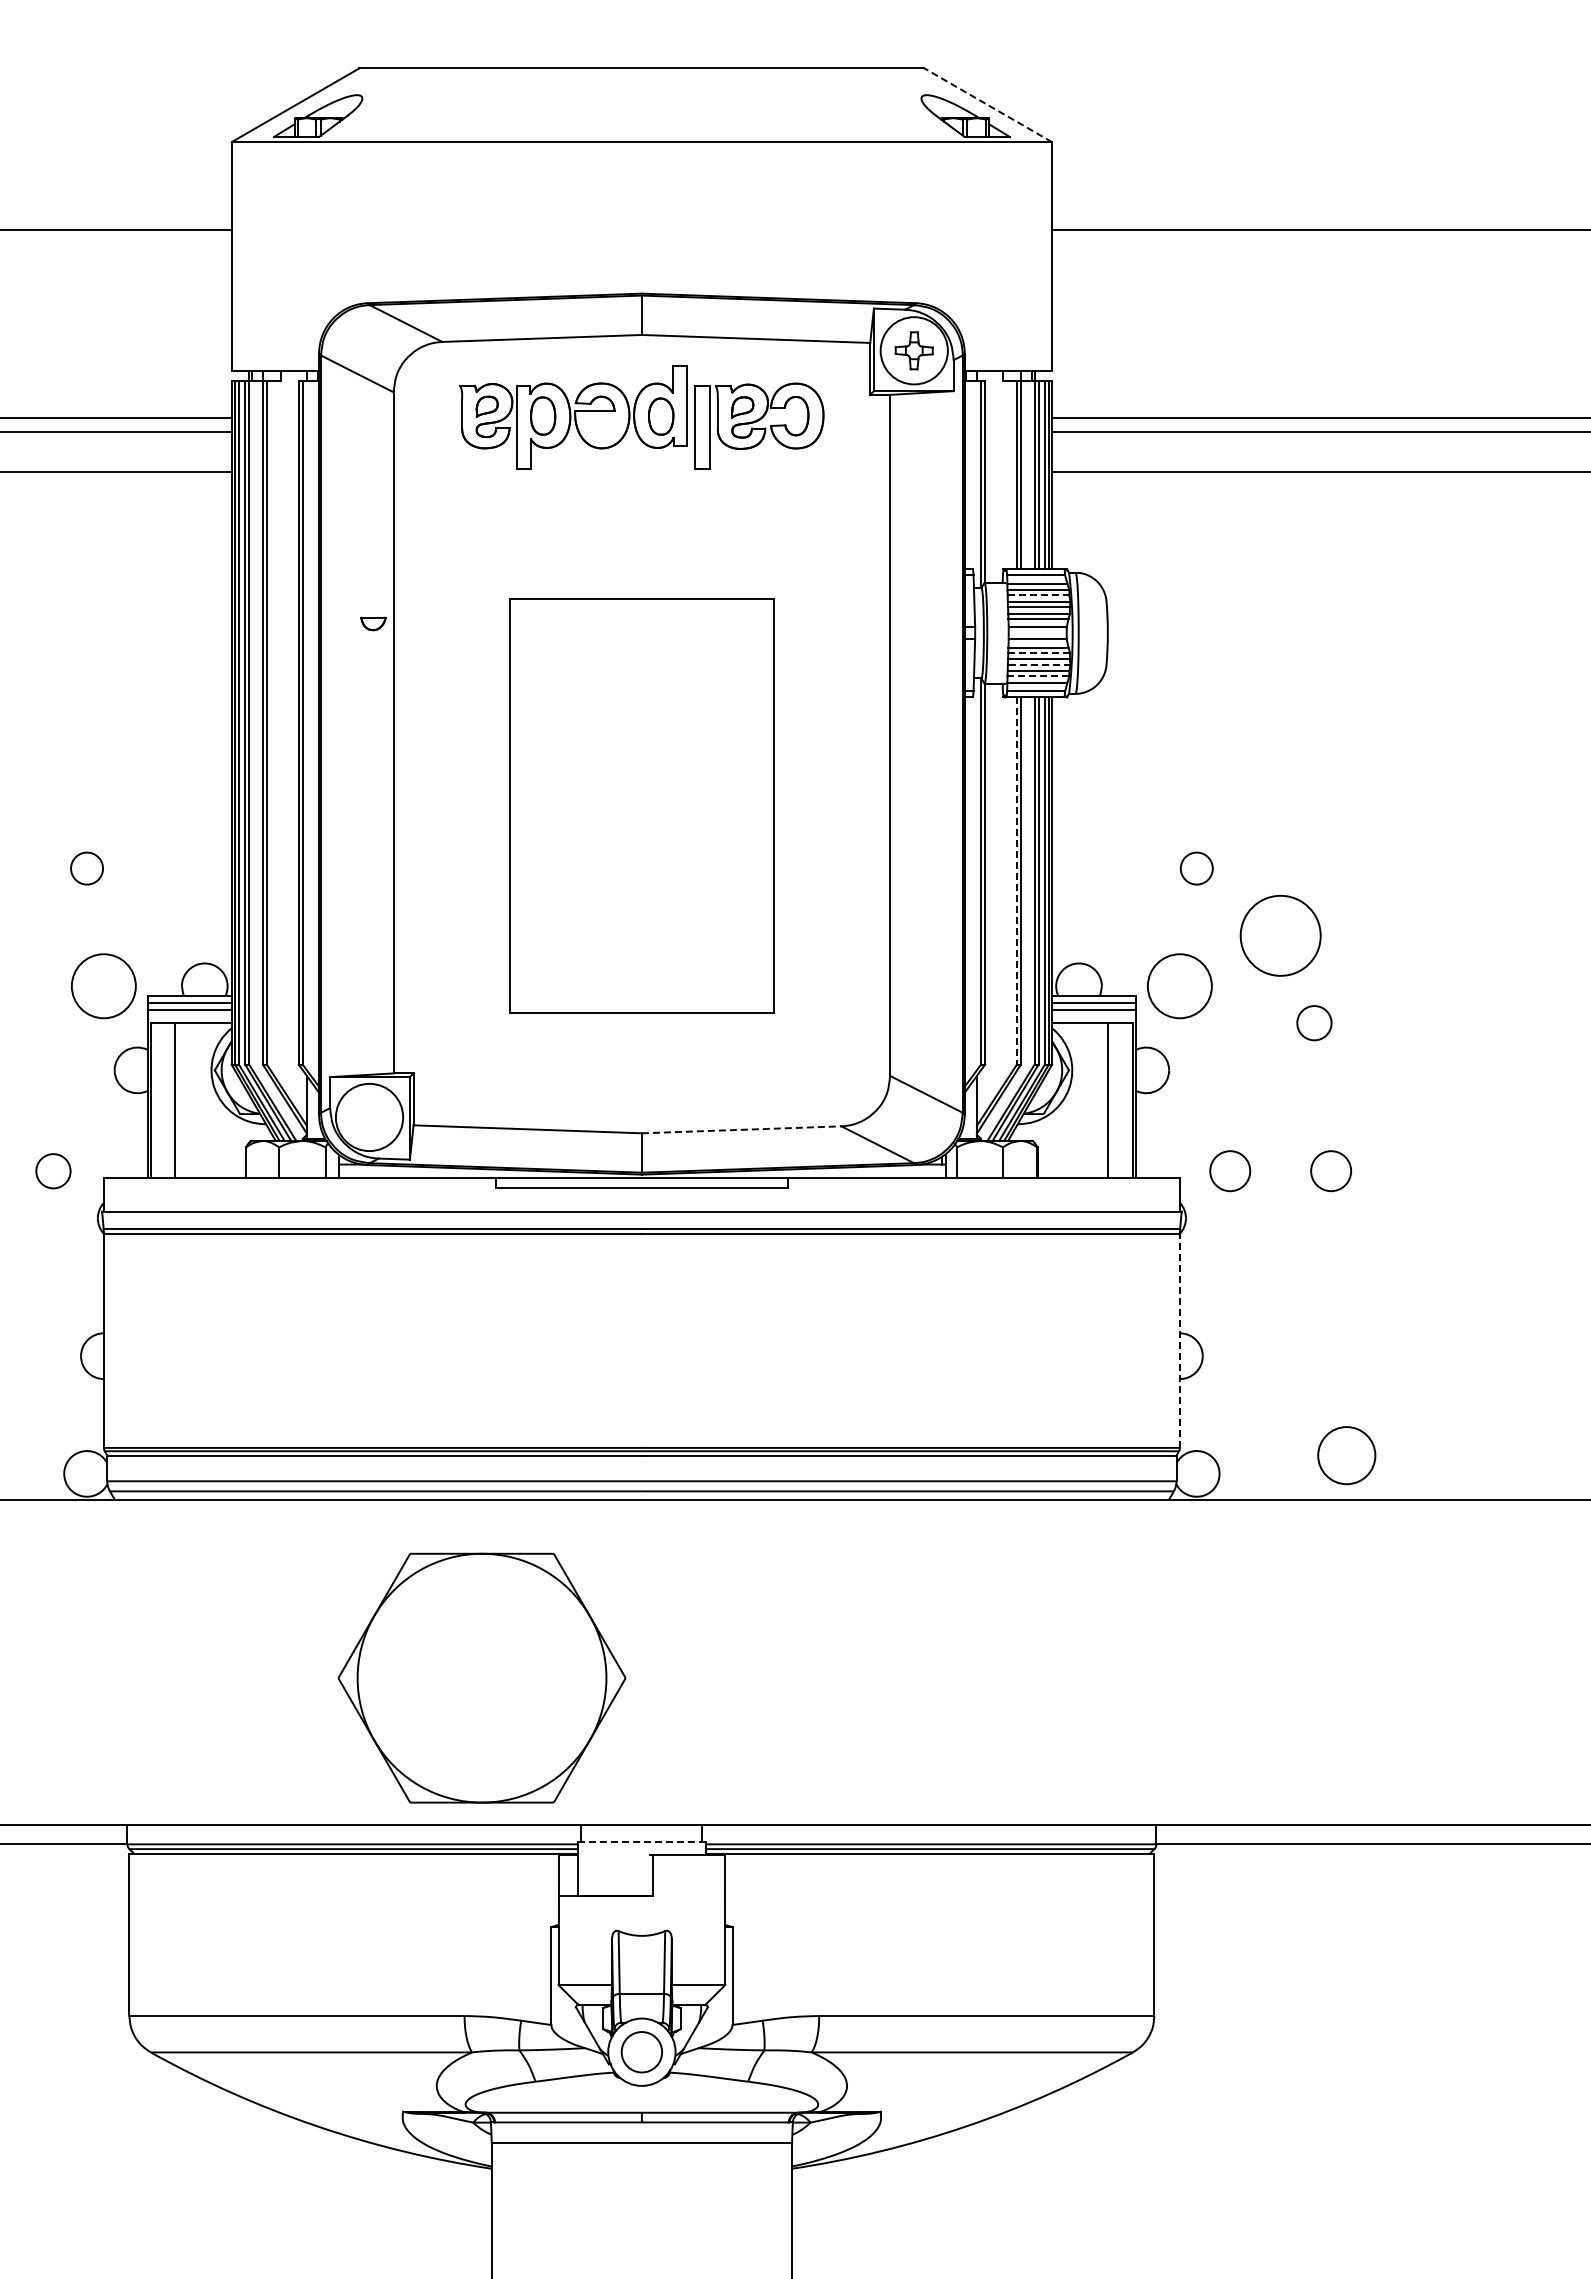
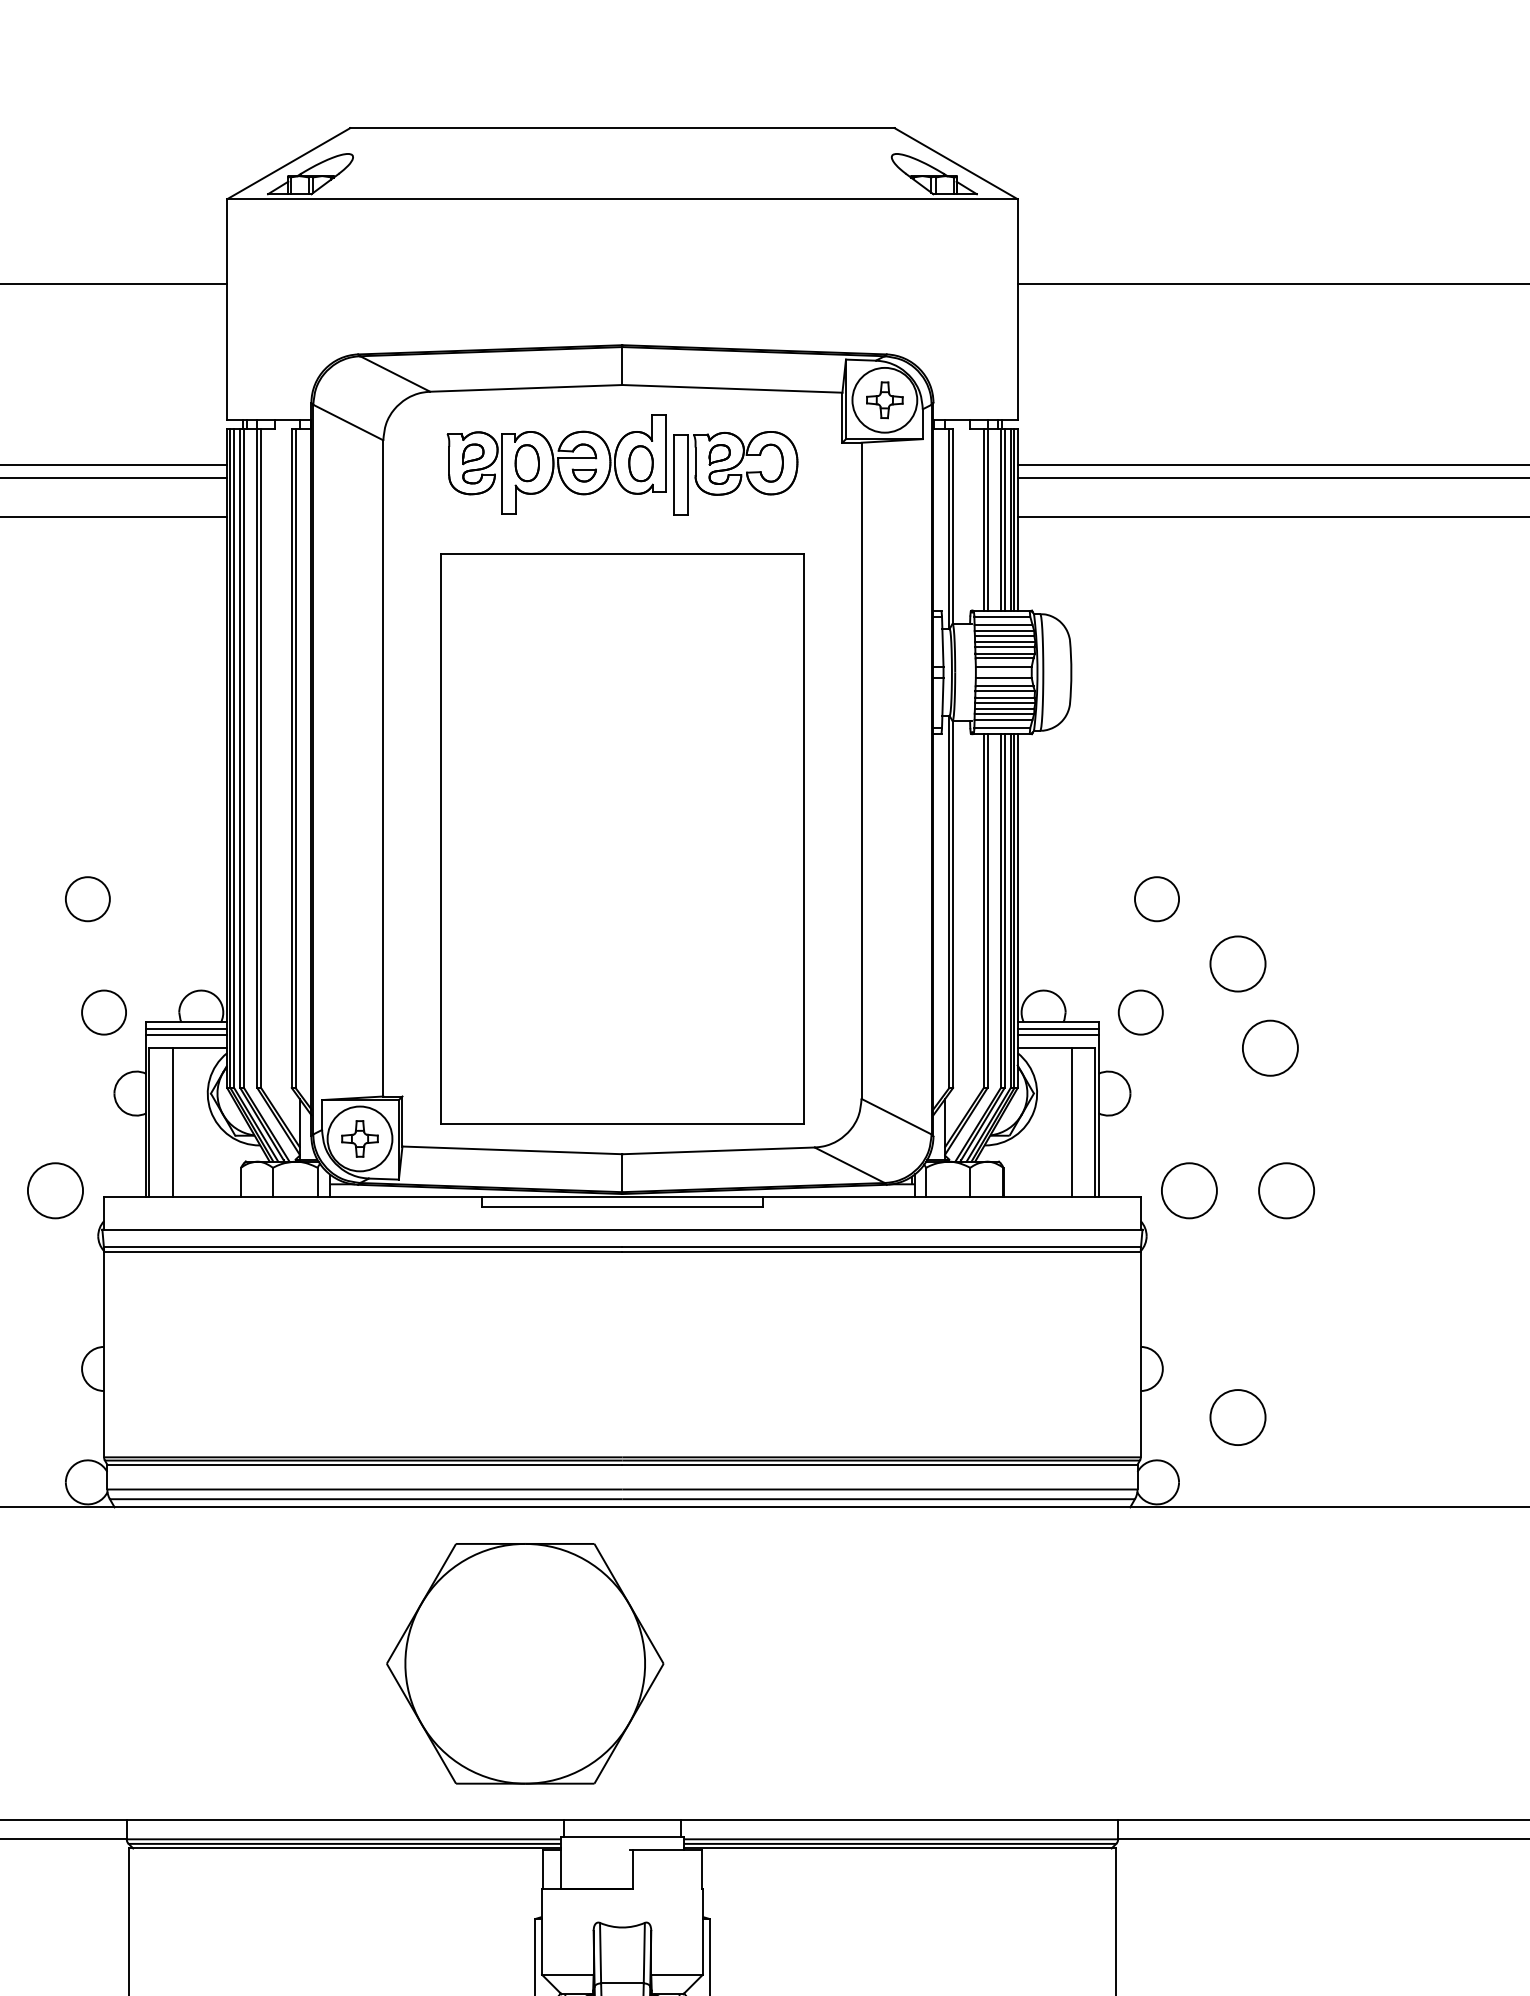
line: (988, 105) -> (956, 163), dashed -> solid
line: (1038, 595) -> (1004, 636), dashed -> solid
part: (373, 623) -> (584, 475), moved
line: (1039, 652) -> (1005, 690), dashed -> solid
line: (1038, 664) -> (1004, 702), dashed -> solid
line: (1038, 676) -> (1004, 714), dashed -> solid
part: (641, 805) -> (622, 838), size x1.43
circle: (86, 868) -> (87, 899), size x1.43
circle: (1196, 868) -> (1156, 899), size x1.43
line: (1016, 880) -> (983, 910), dashed -> solid
circle: (1280, 935) -> (1237, 963), size x0.71
circle: (103, 986) -> (103, 1012), size x0.71
circle: (1179, 986) -> (1140, 1012), size x0.71
circle: (1314, 1022) -> (1270, 1047), size x1.67
part: (369, 1117) -> (359, 1138), added
line: (741, 1129) -> (718, 1150), dashed -> solid
circle: (53, 1170) -> (55, 1190), size x1.67
circle: (1229, 1170) -> (1188, 1190), size x1.43
circle: (1330, 1170) -> (1285, 1190), size x1.43
line: (1179, 1341) -> (1140, 1354), dashed -> solid
circle: (1346, 1455) -> (1237, 1417), moved
part: (481, 1677) -> (524, 1663), moved
line: (641, 1841) -> (622, 1836), dashed -> solid

